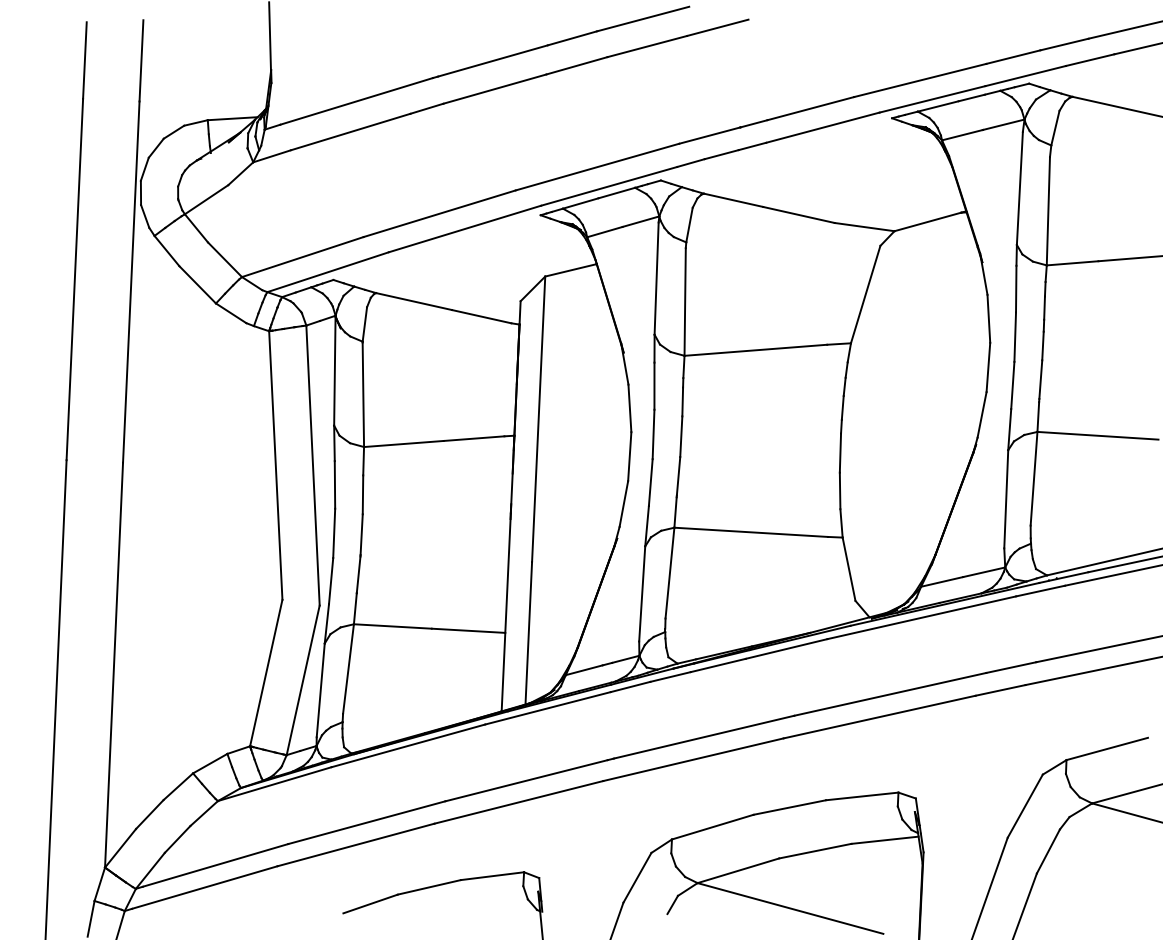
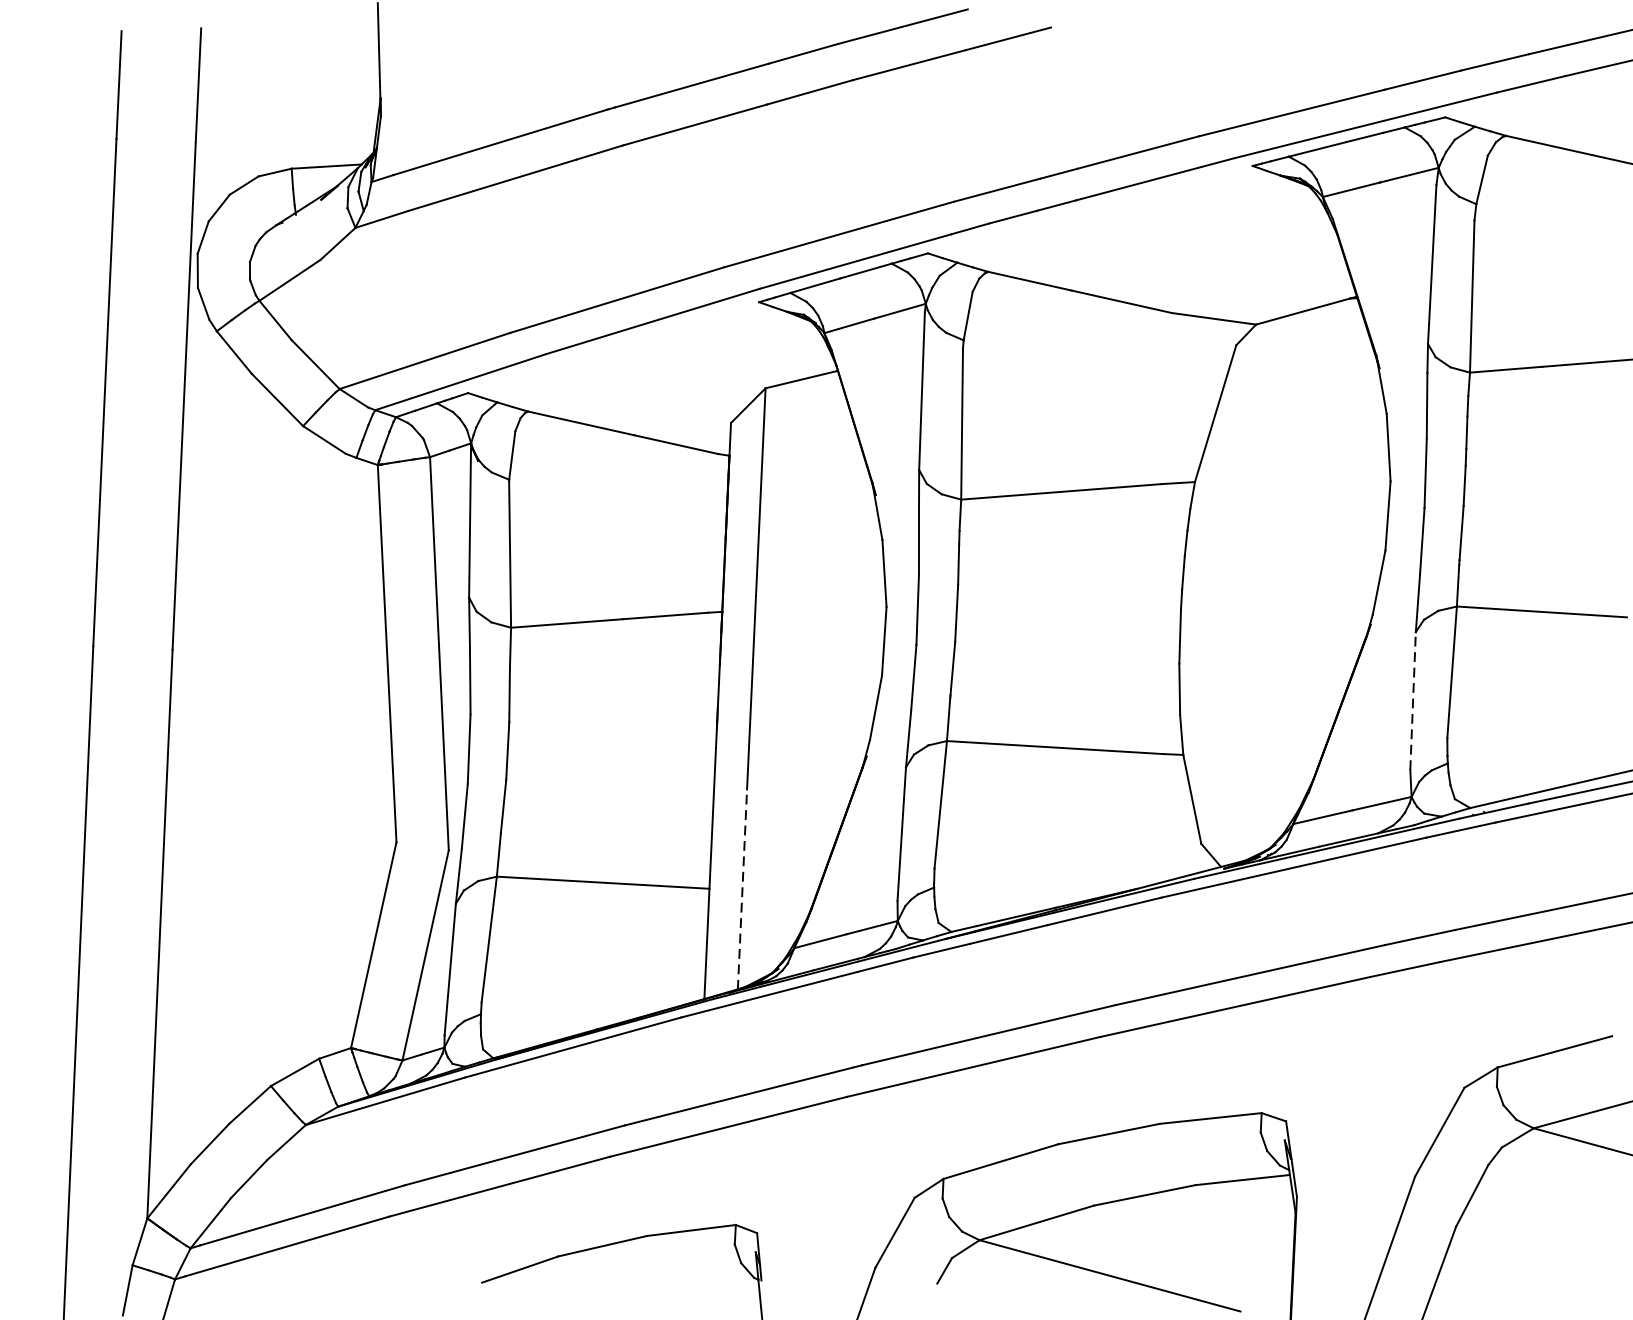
line: (1006, 498) -> (1413, 700), solid -> dashed
line: (528, 632) -> (742, 888), solid -> dashed

